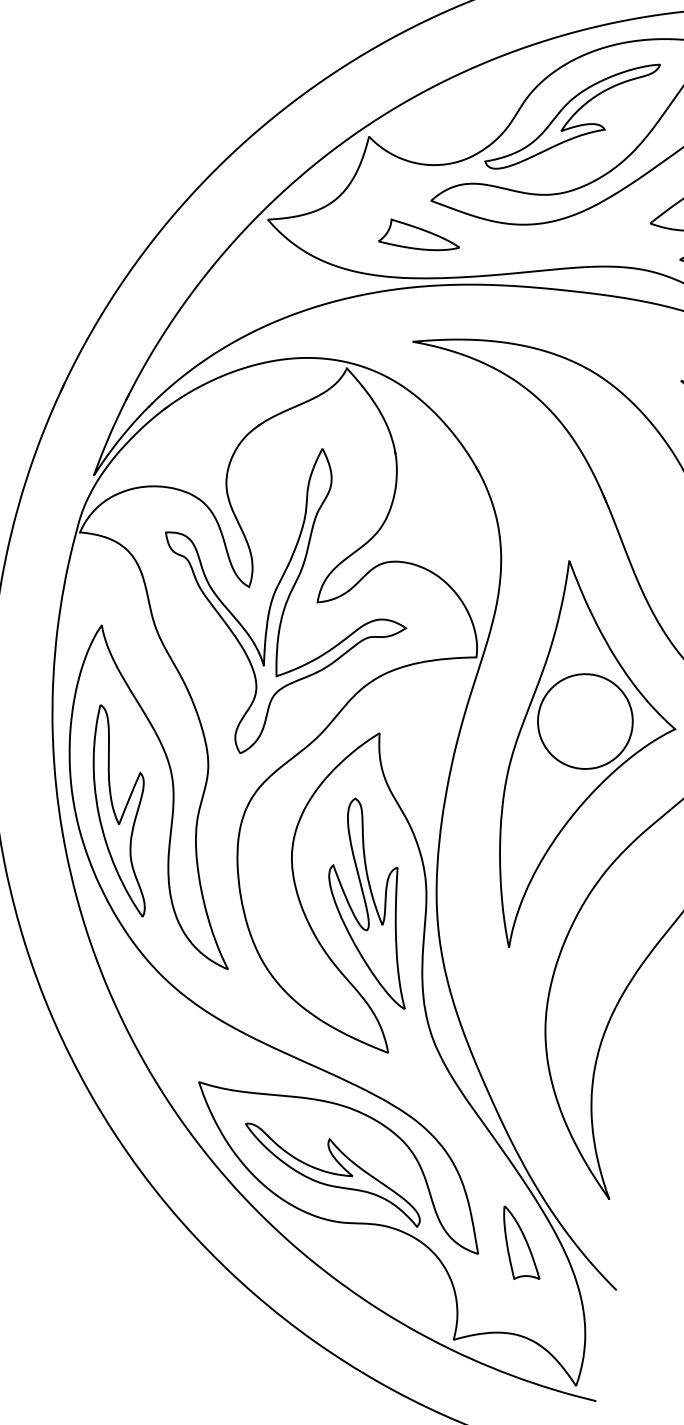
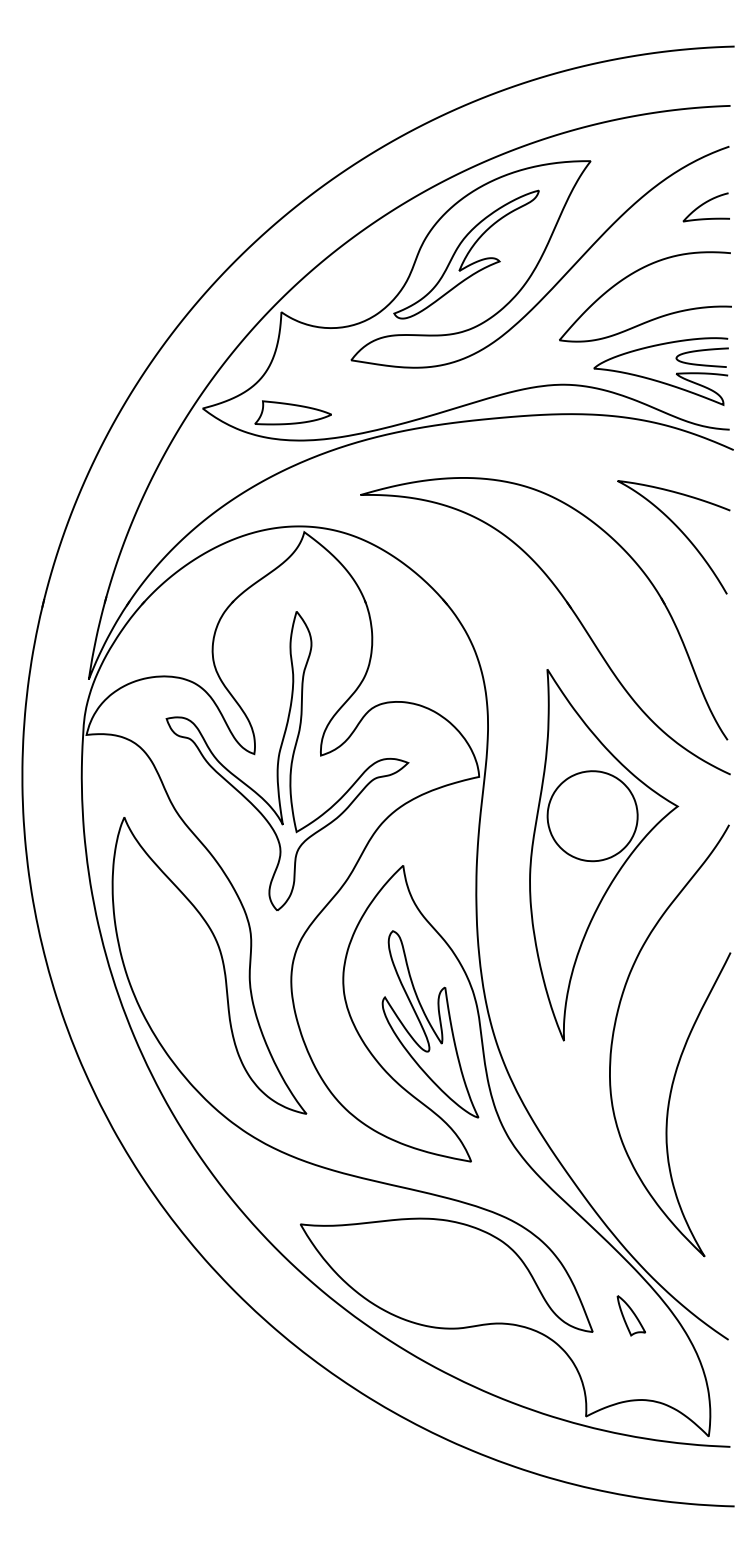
part: (419, 237) -> (292, 412), moved
part: (121, 810) -> (177, 986), removed
part: (332, 1174) -> (442, 1285), removed
part: (521, 1244) -> (631, 1315), size x0.6

